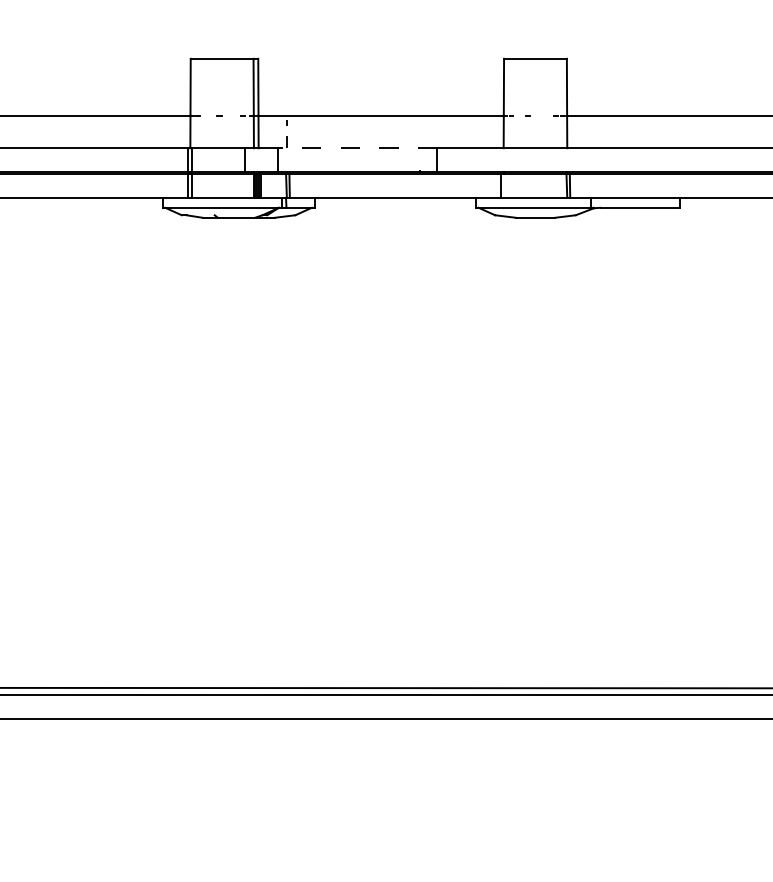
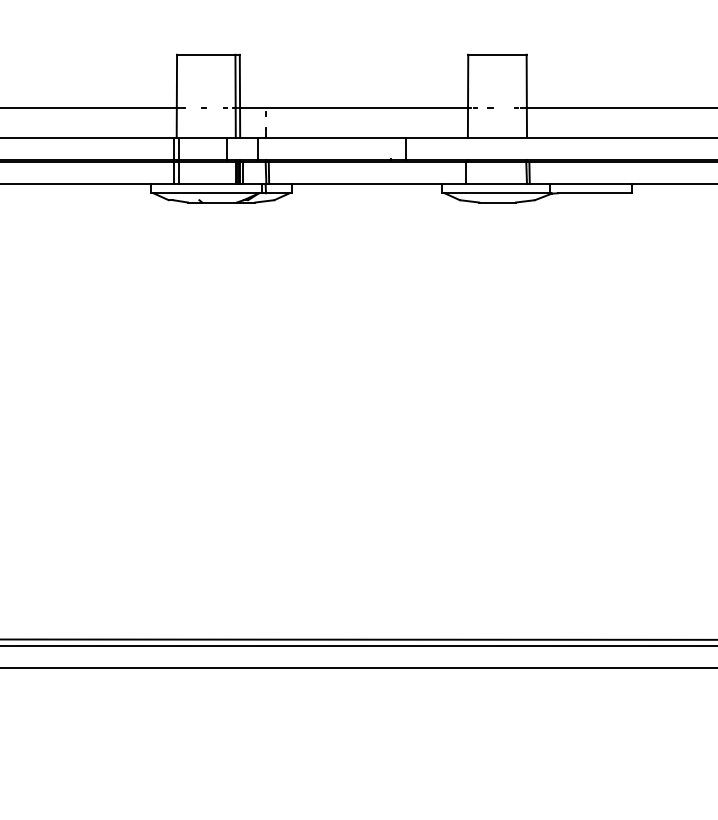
line: (357, 148) -> (332, 138), dashed -> solid

